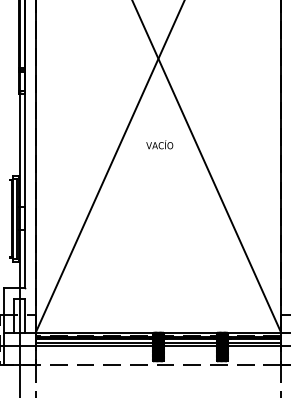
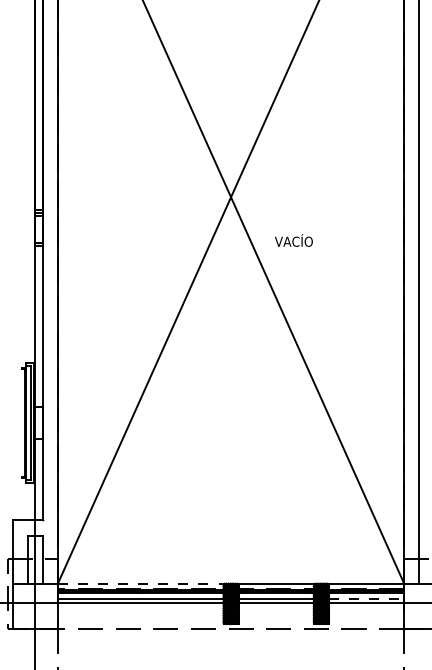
text: (159, 144) -> (293, 240), moved
line: (94, 332) -> (140, 583), solid -> dashed
line: (254, 343) -> (366, 598), solid -> dashed

